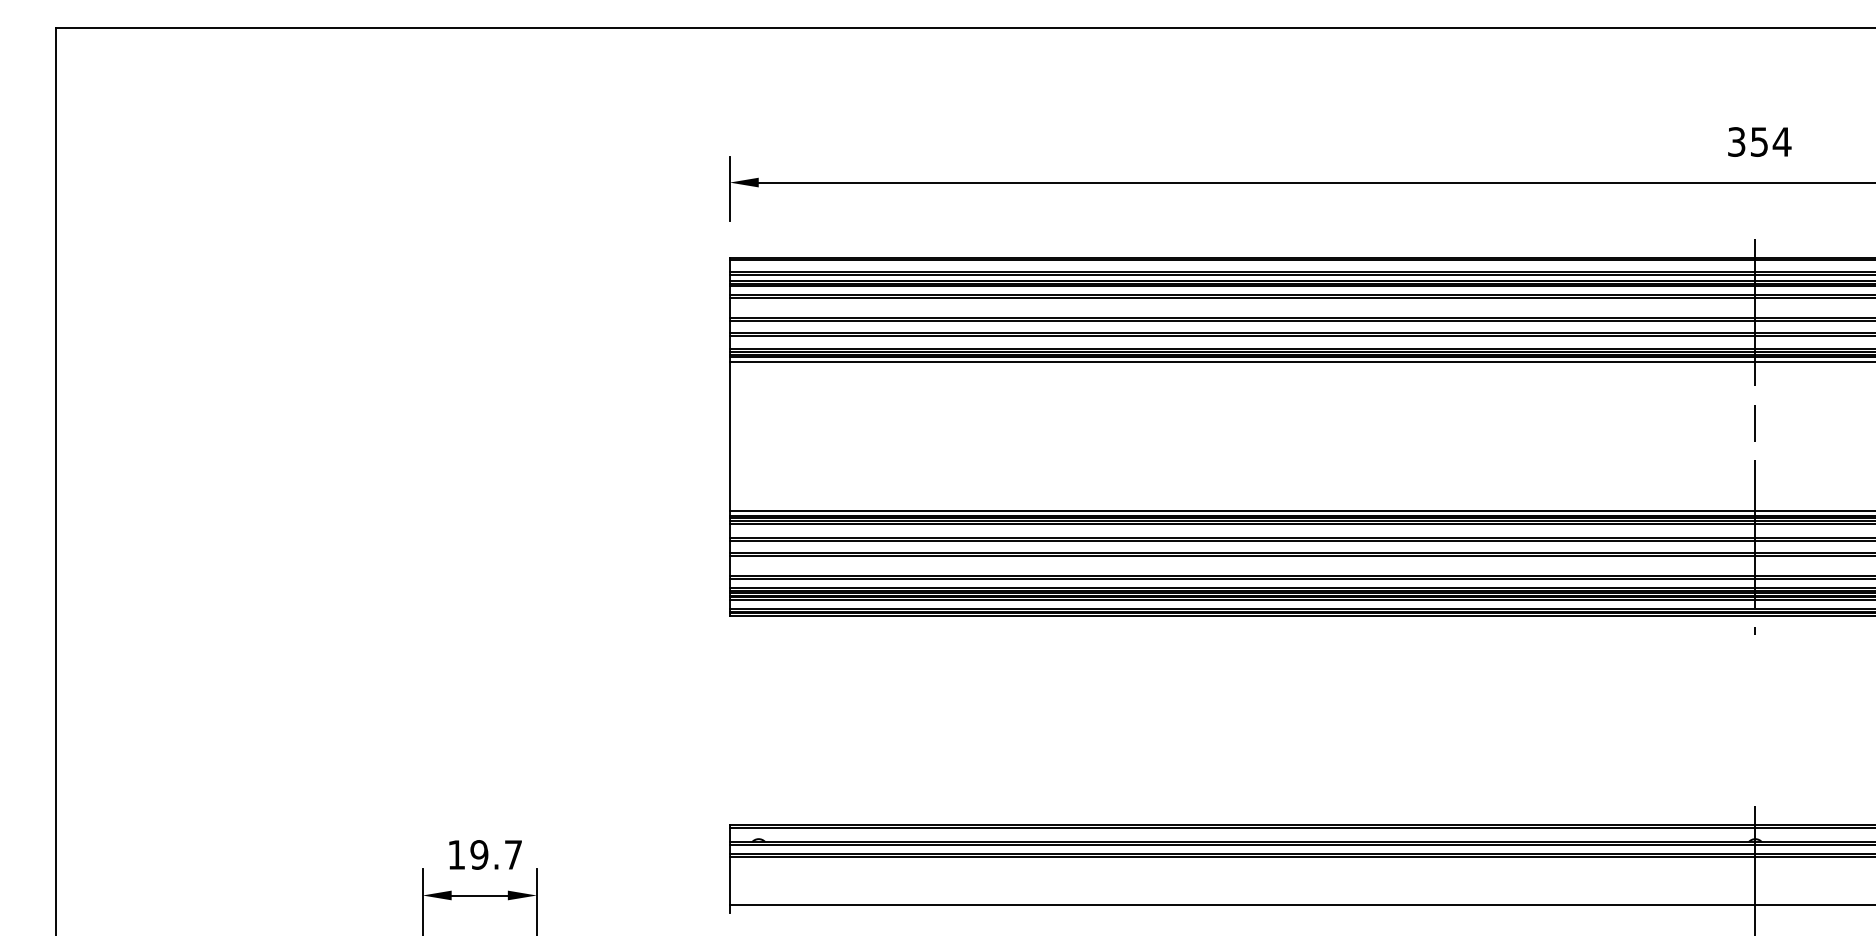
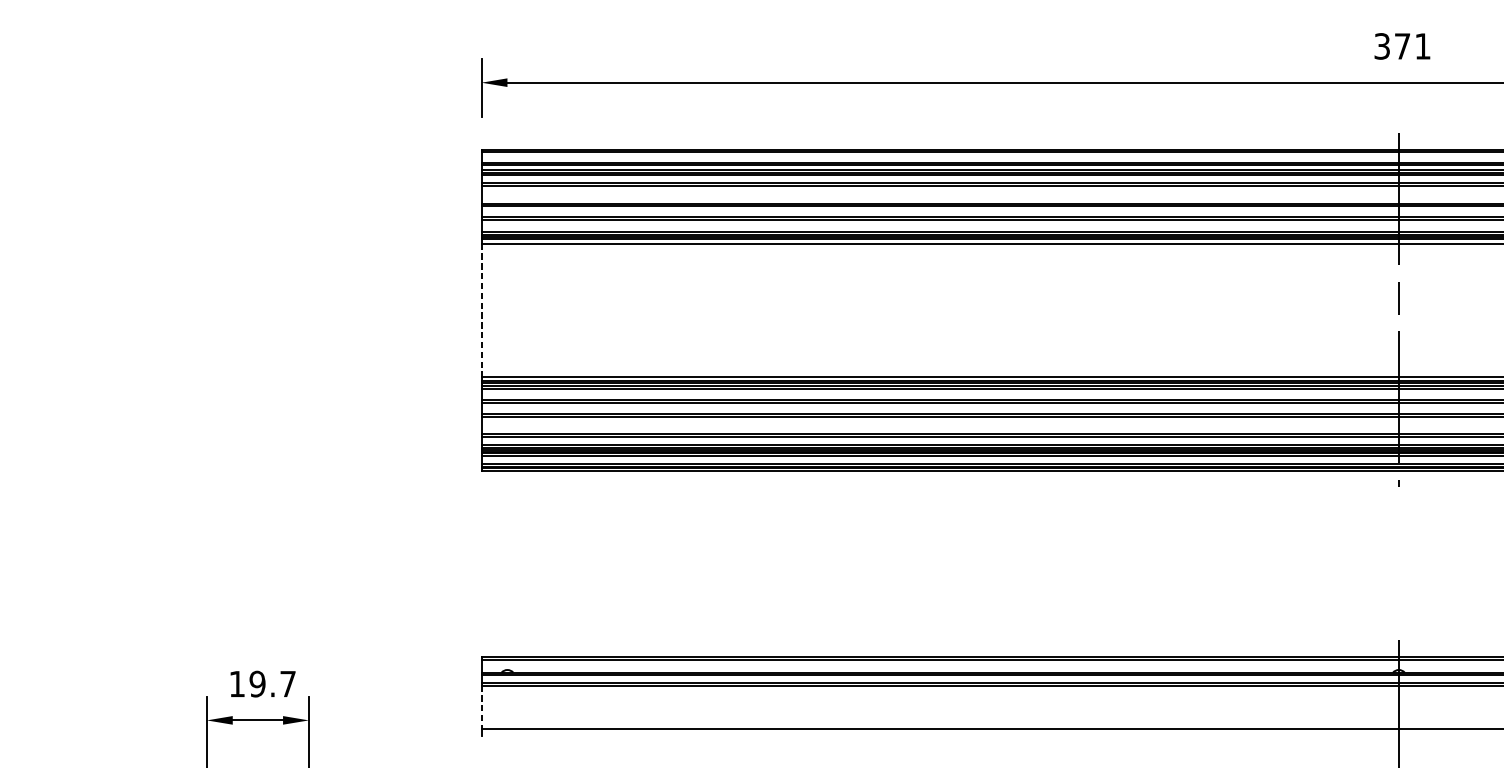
text: (1771, 141) -> (1413, 45), 354 -> 371
line: (729, 437) -> (481, 310), solid -> dashed
line: (729, 881) -> (481, 707), solid -> dashed

